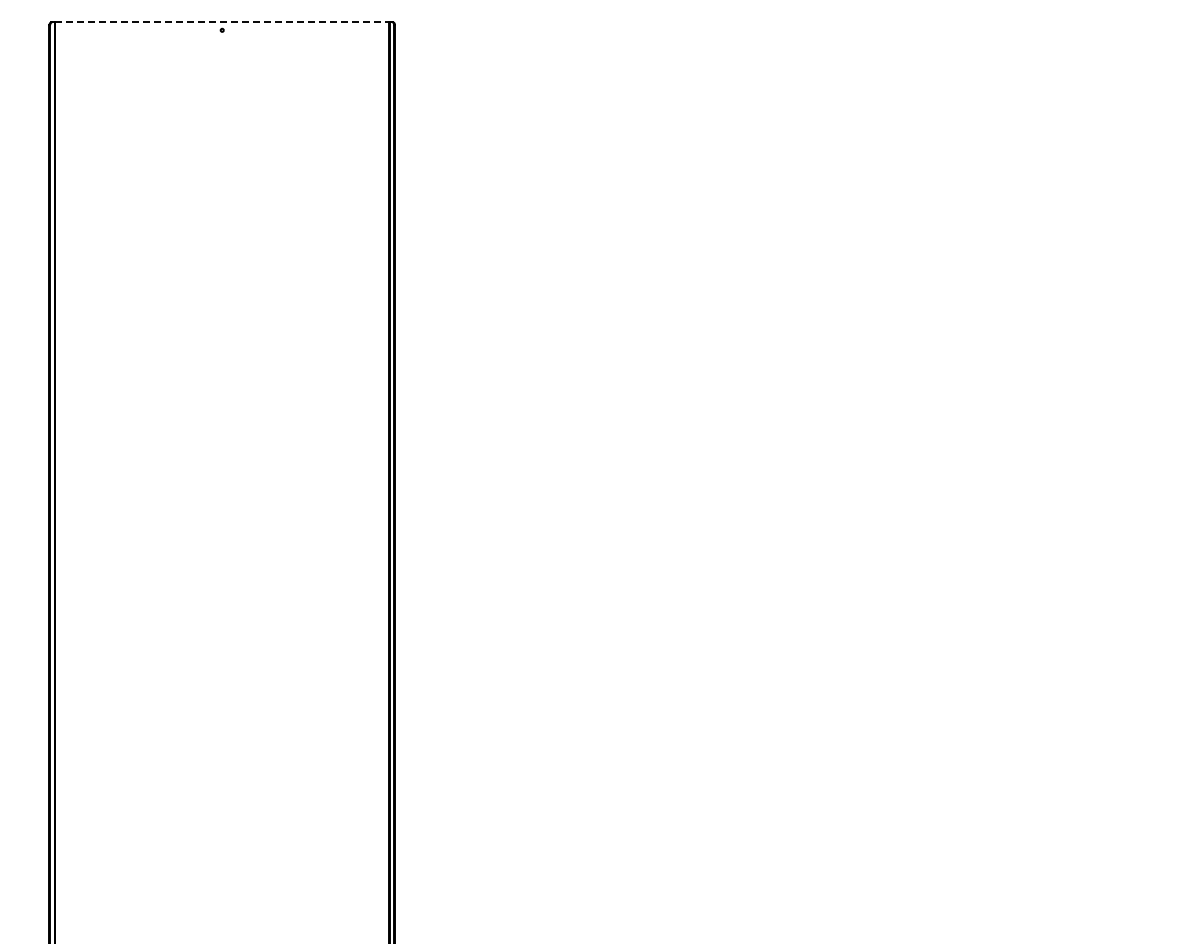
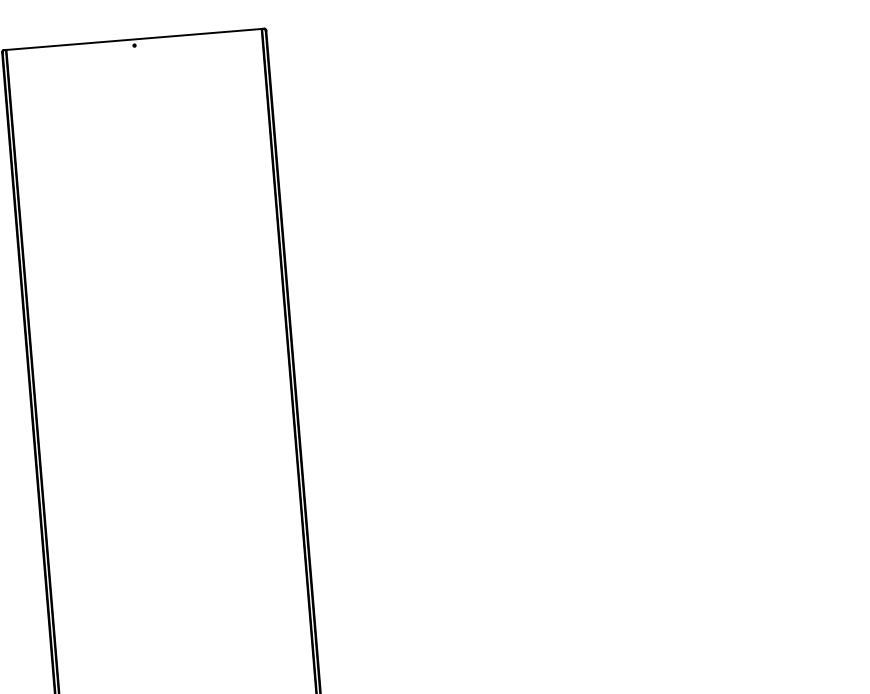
line: (222, 22) -> (134, 39), dashed -> solid

